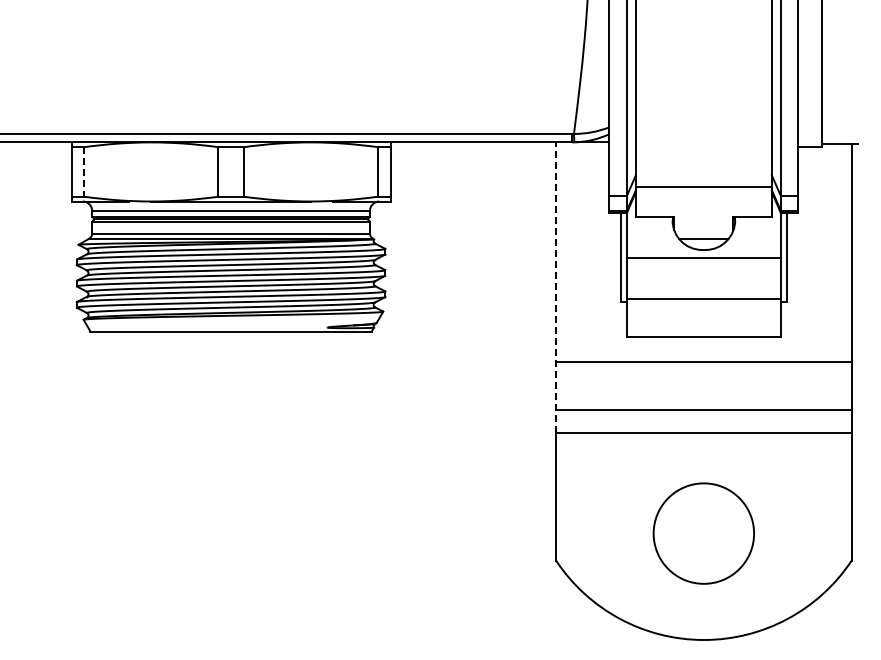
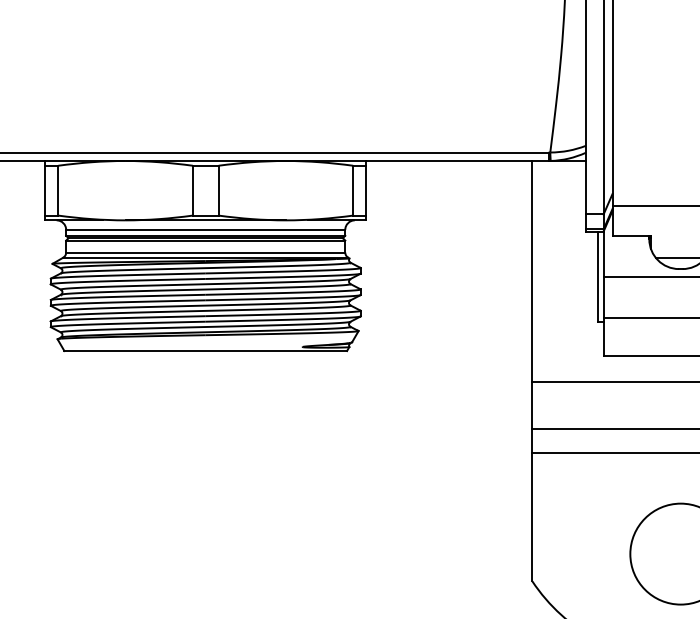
line: (84, 171) -> (58, 190), dashed -> solid
line: (556, 287) -> (532, 306), dashed -> solid

